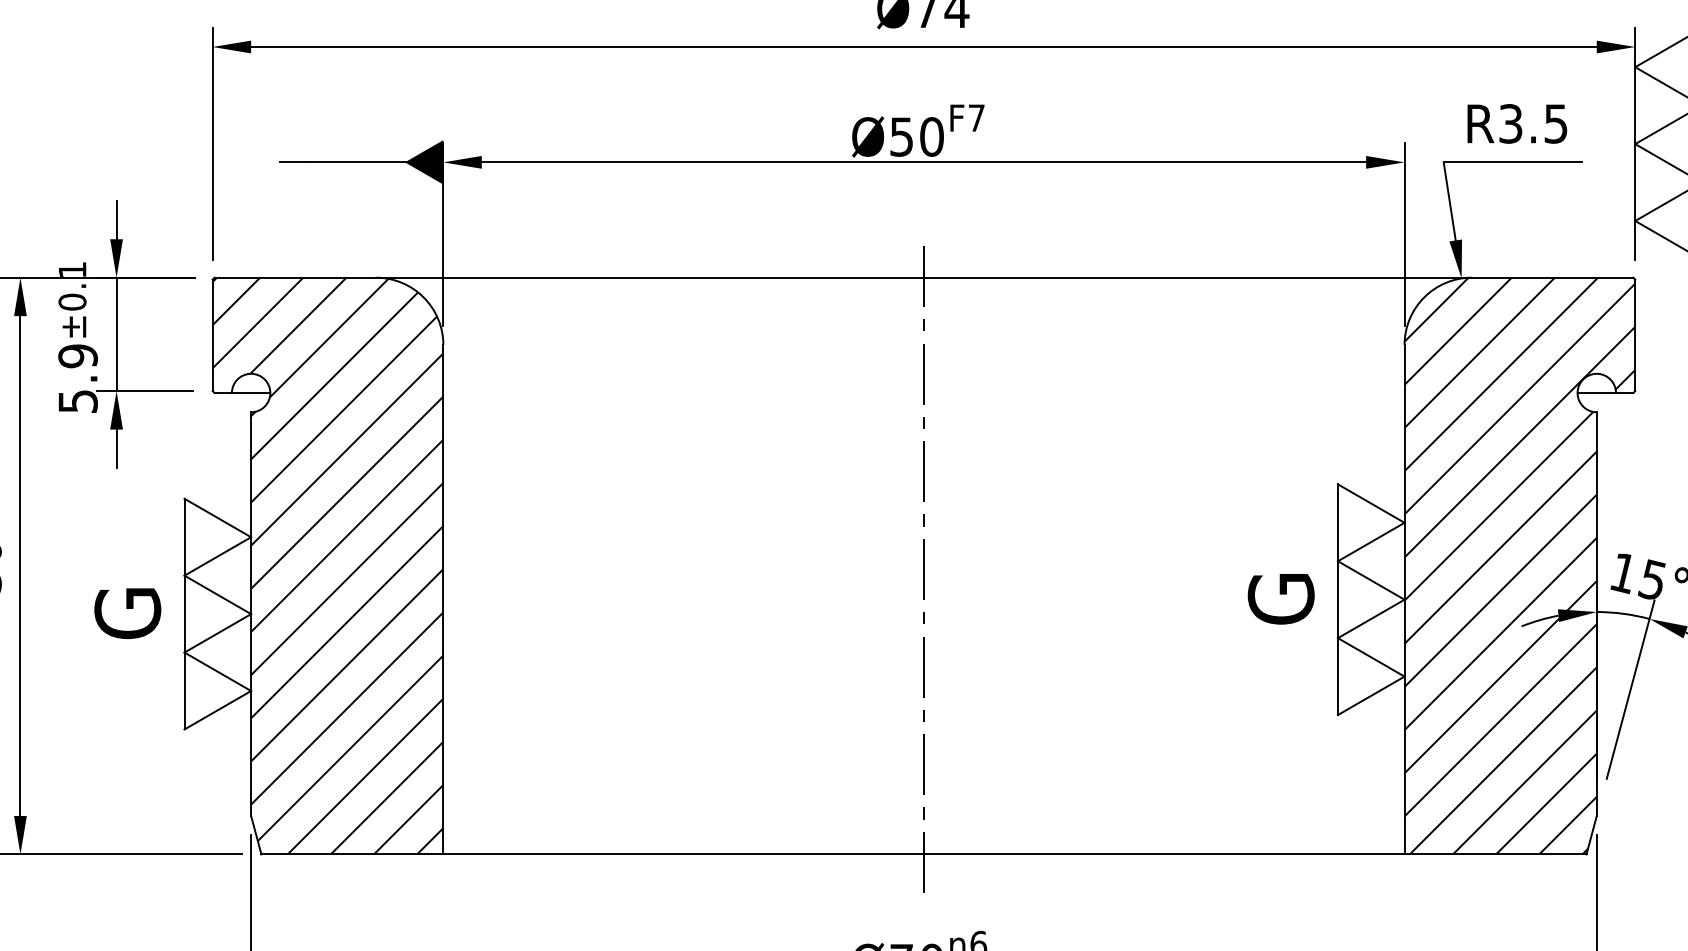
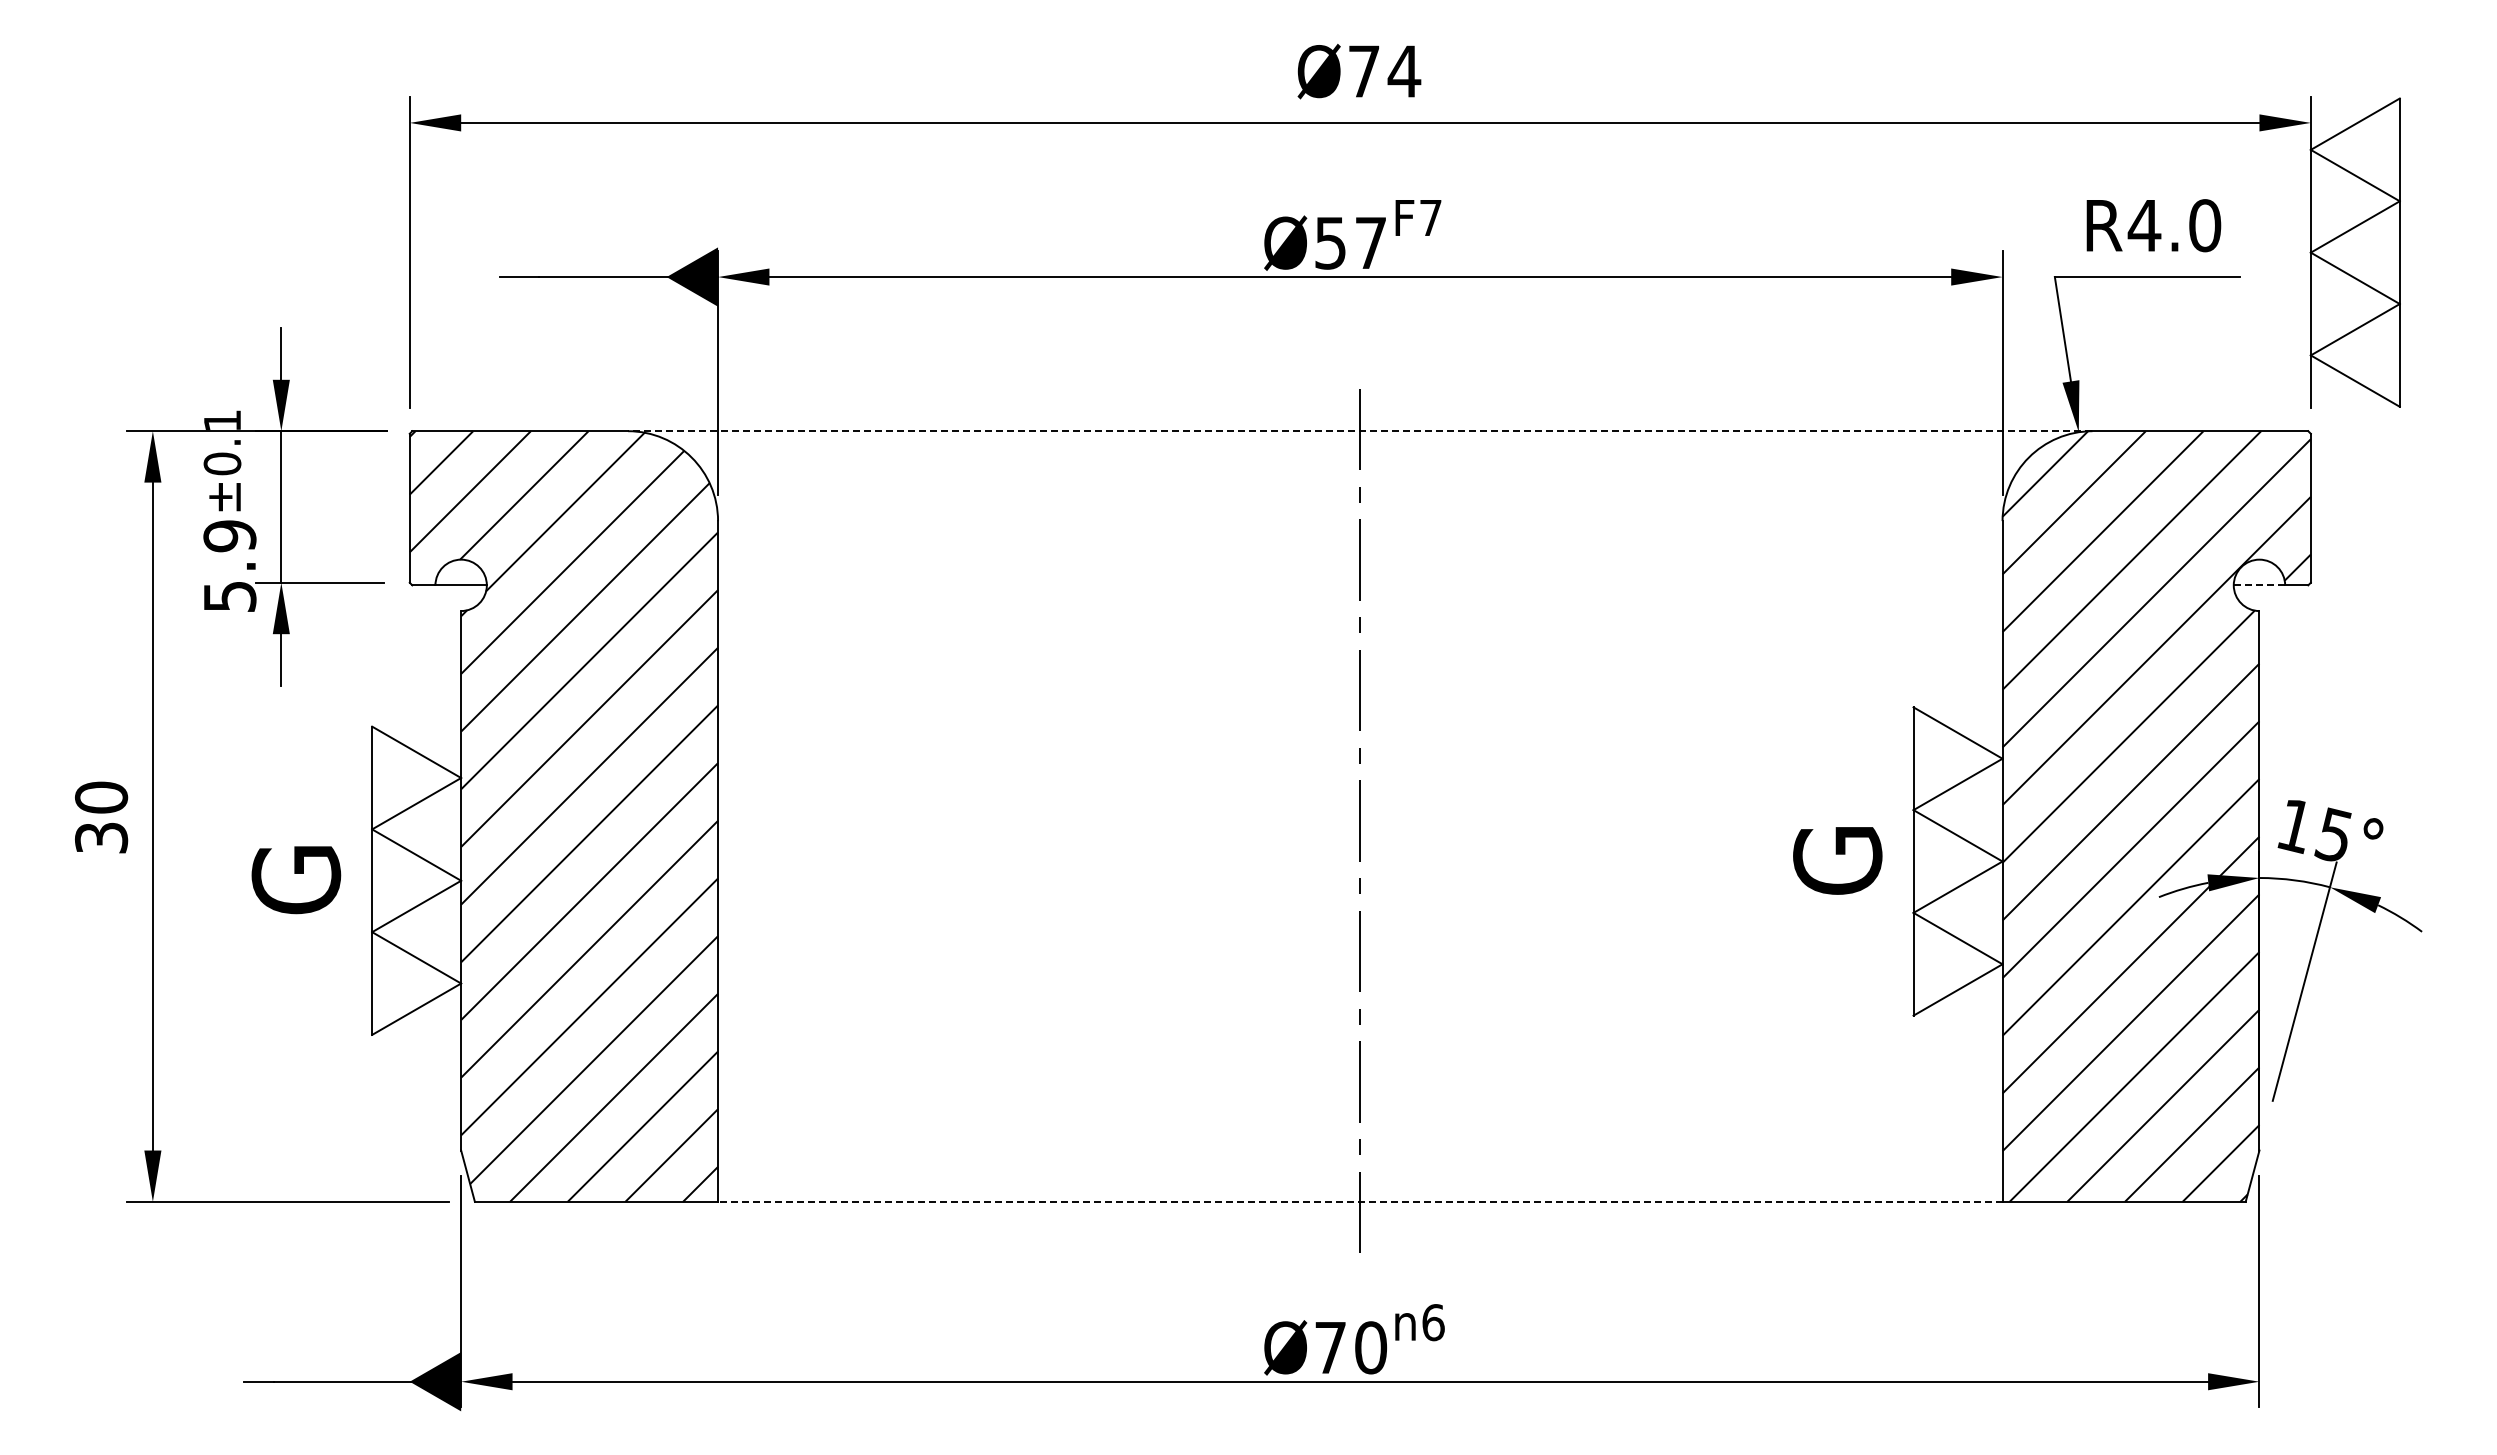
text: (1533, 123) -> (2174, 225), R3.5 -> R4.0
text: (932, 136) -> (1371, 242), Ø50 -> Ø57
line: (923, 277) -> (1359, 431), solid -> dashed
line: (1596, 393) -> (2259, 585), solid -> dashed
line: (923, 854) -> (1359, 1201), solid -> dashed

